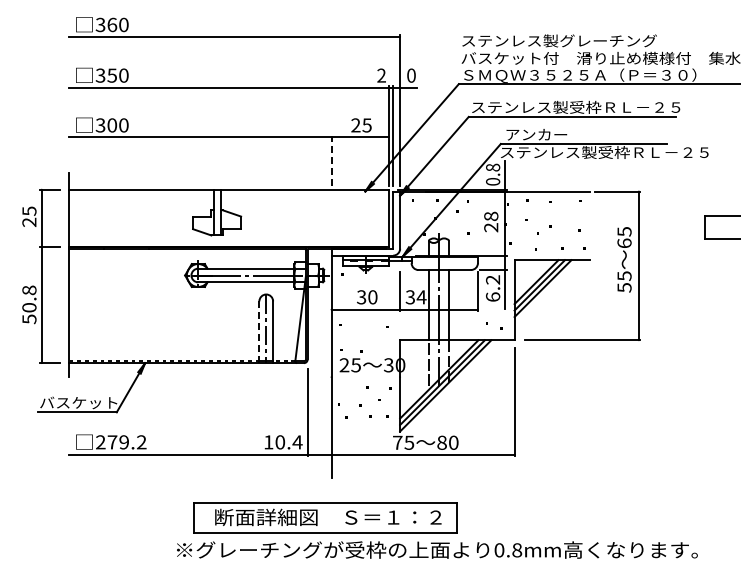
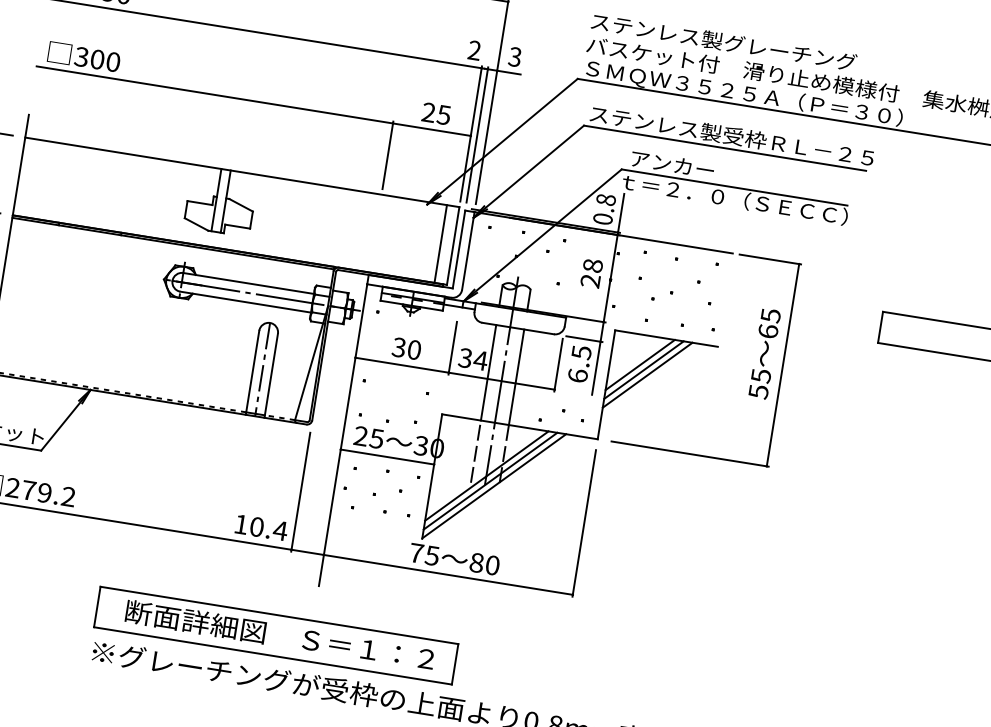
text: (411, 75) -> (515, 56), 0 -> 3
text: (604, 152) -> (760, 203), ステンレス製受枠ＲＬ－２５ -> ｔ＝２．０（ＳＥＣＣ）
line: (331, 160) -> (387, 154), dashed -> solid
line: (379, 217) -> (440, 242), added
text: (493, 279) -> (582, 352), 6.2 -> 6.5
line: (259, 332) -> (252, 373), dashed -> solid
line: (365, 377) -> (386, 457), added
part: (325, 517) -> (276, 634), moved

